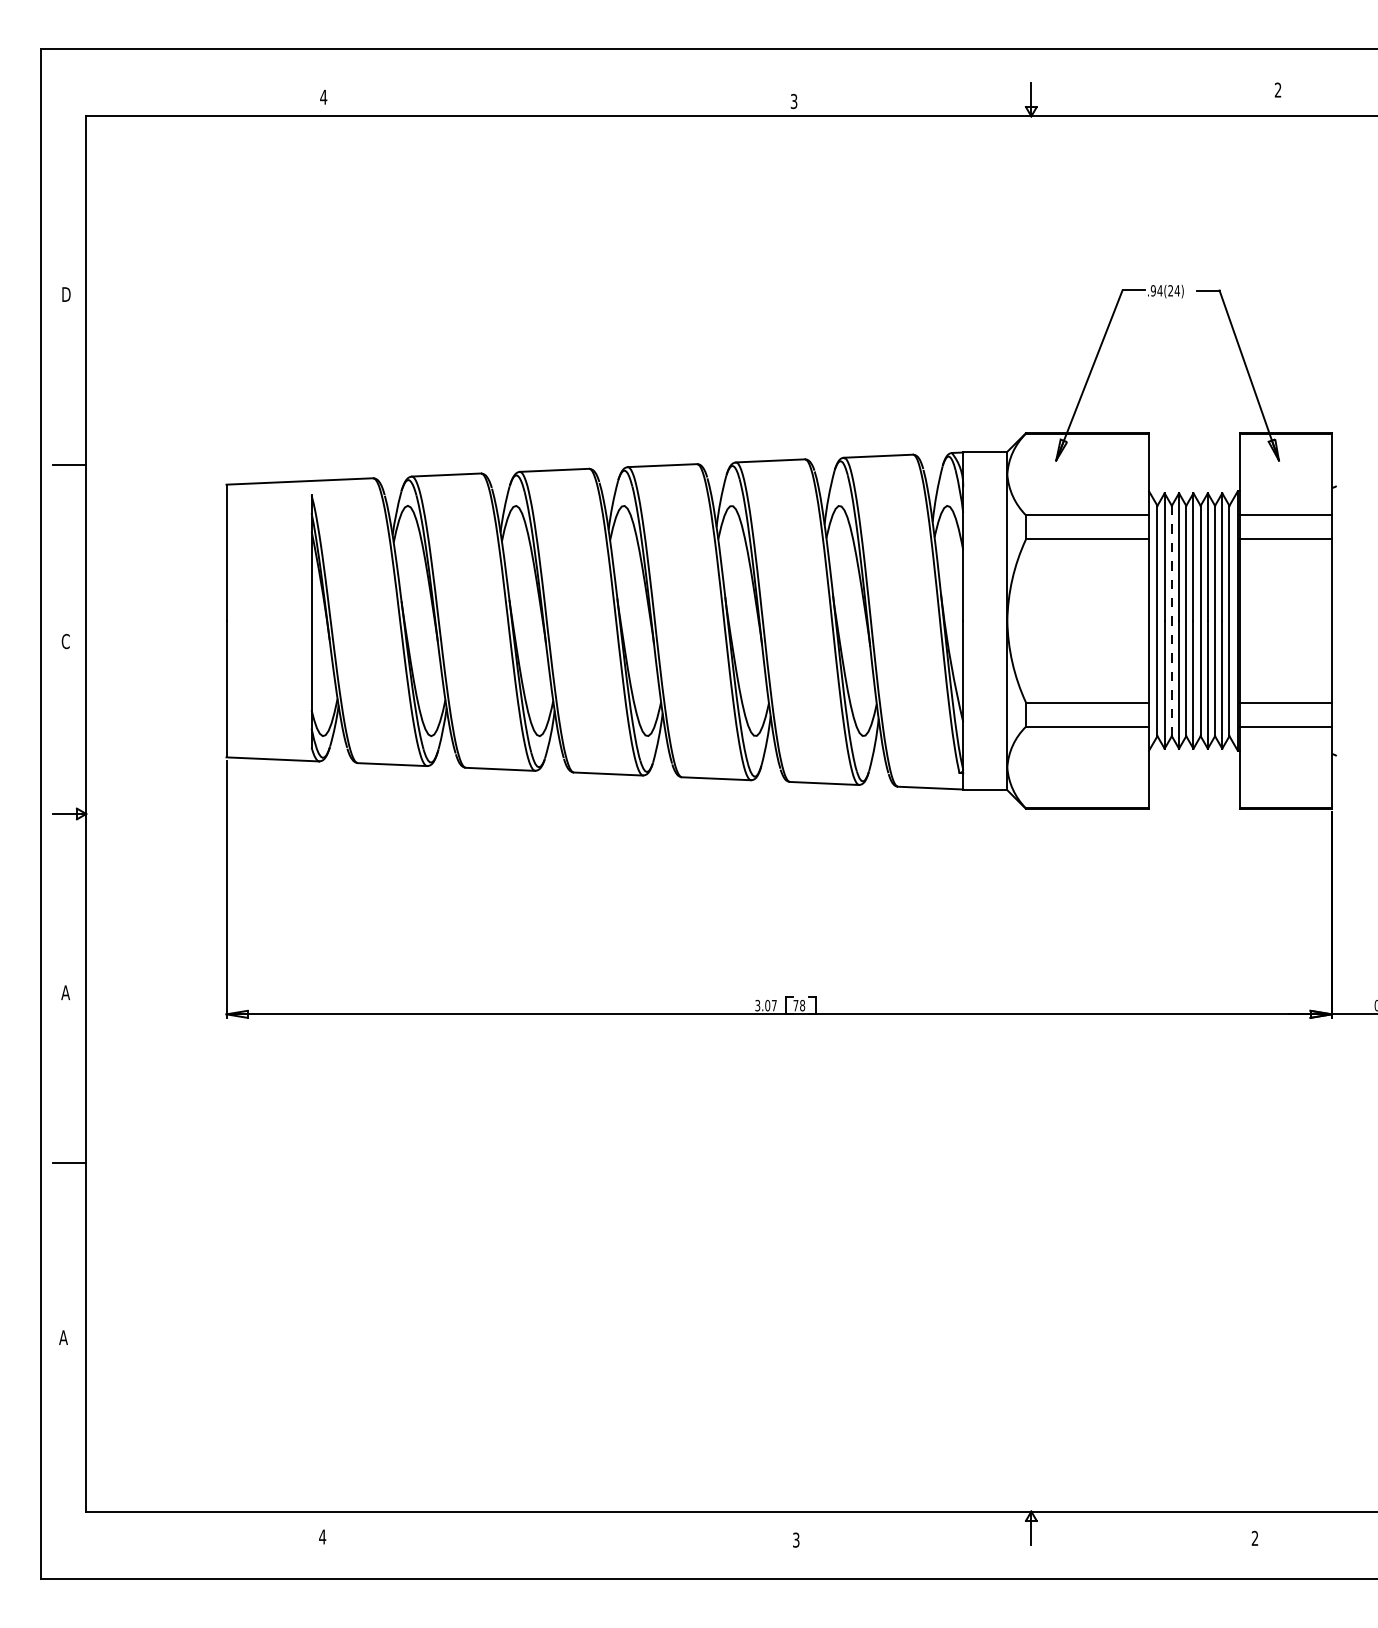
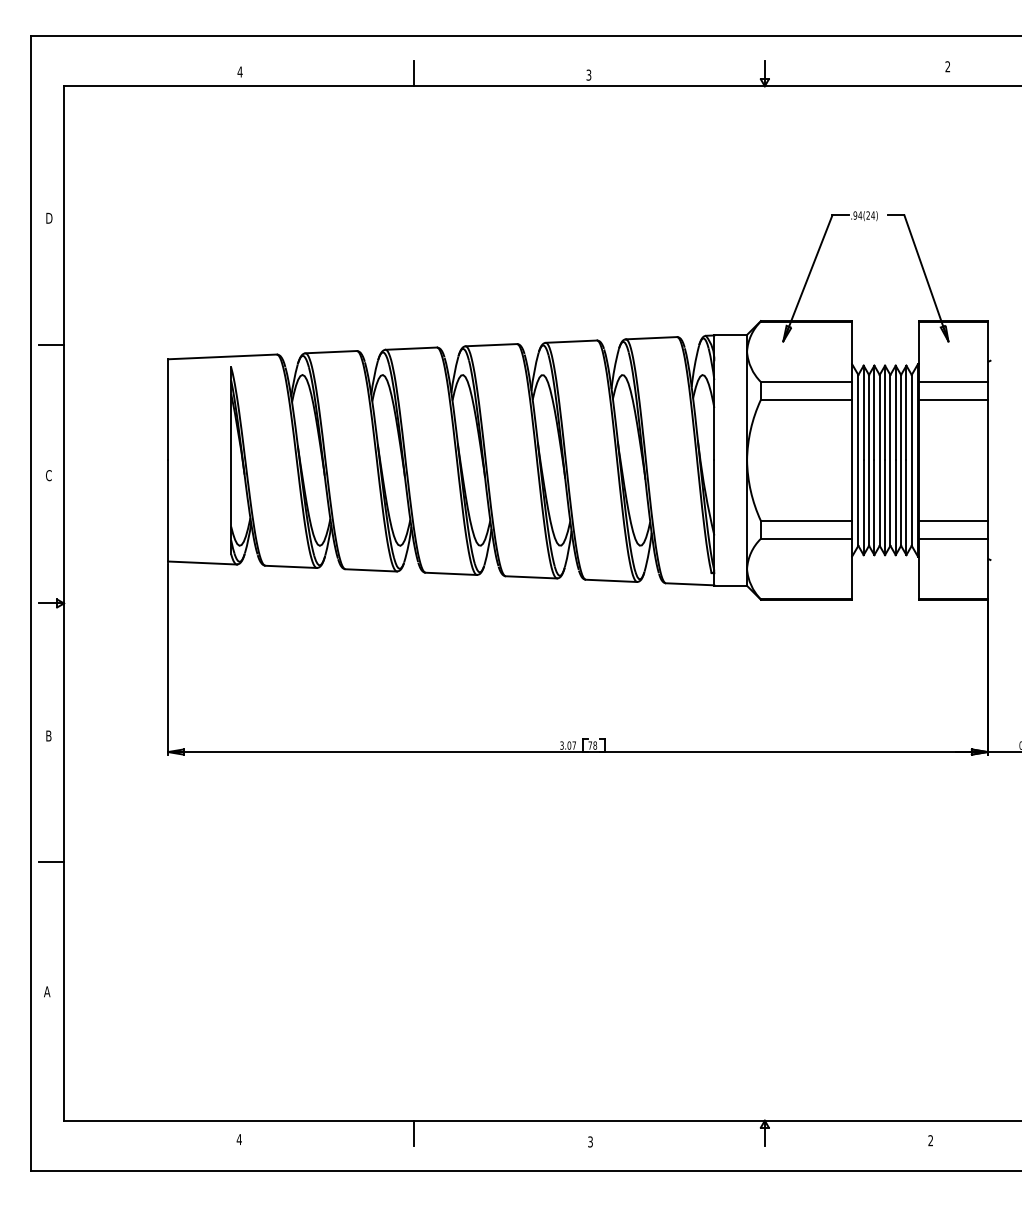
line: (558, 99) -> (414, 73), added
line: (1172, 621) -> (869, 460), dashed -> solid
text: (65, 992) -> (48, 735), A -> B
line: (558, 1527) -> (414, 1132), added

